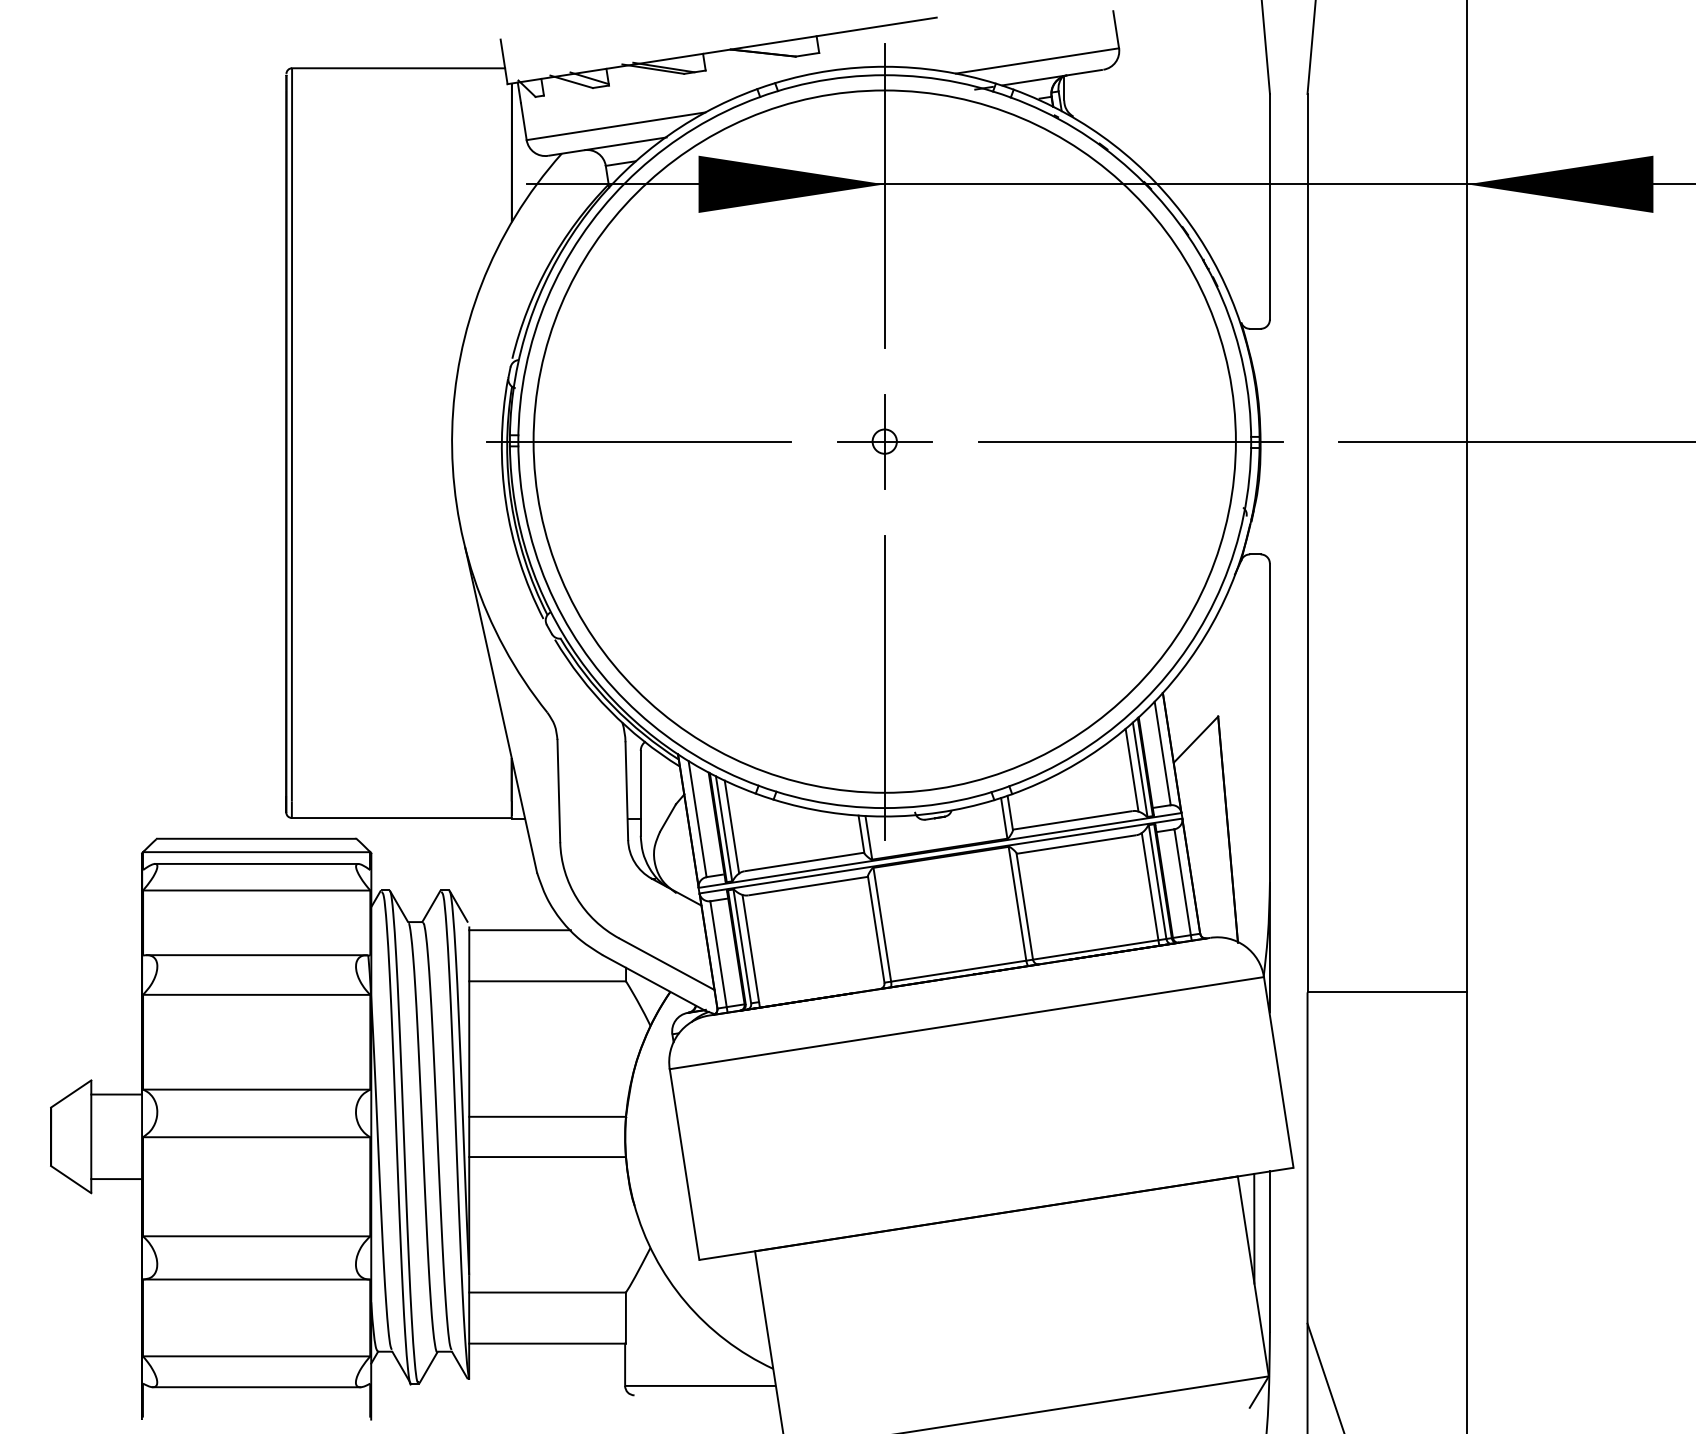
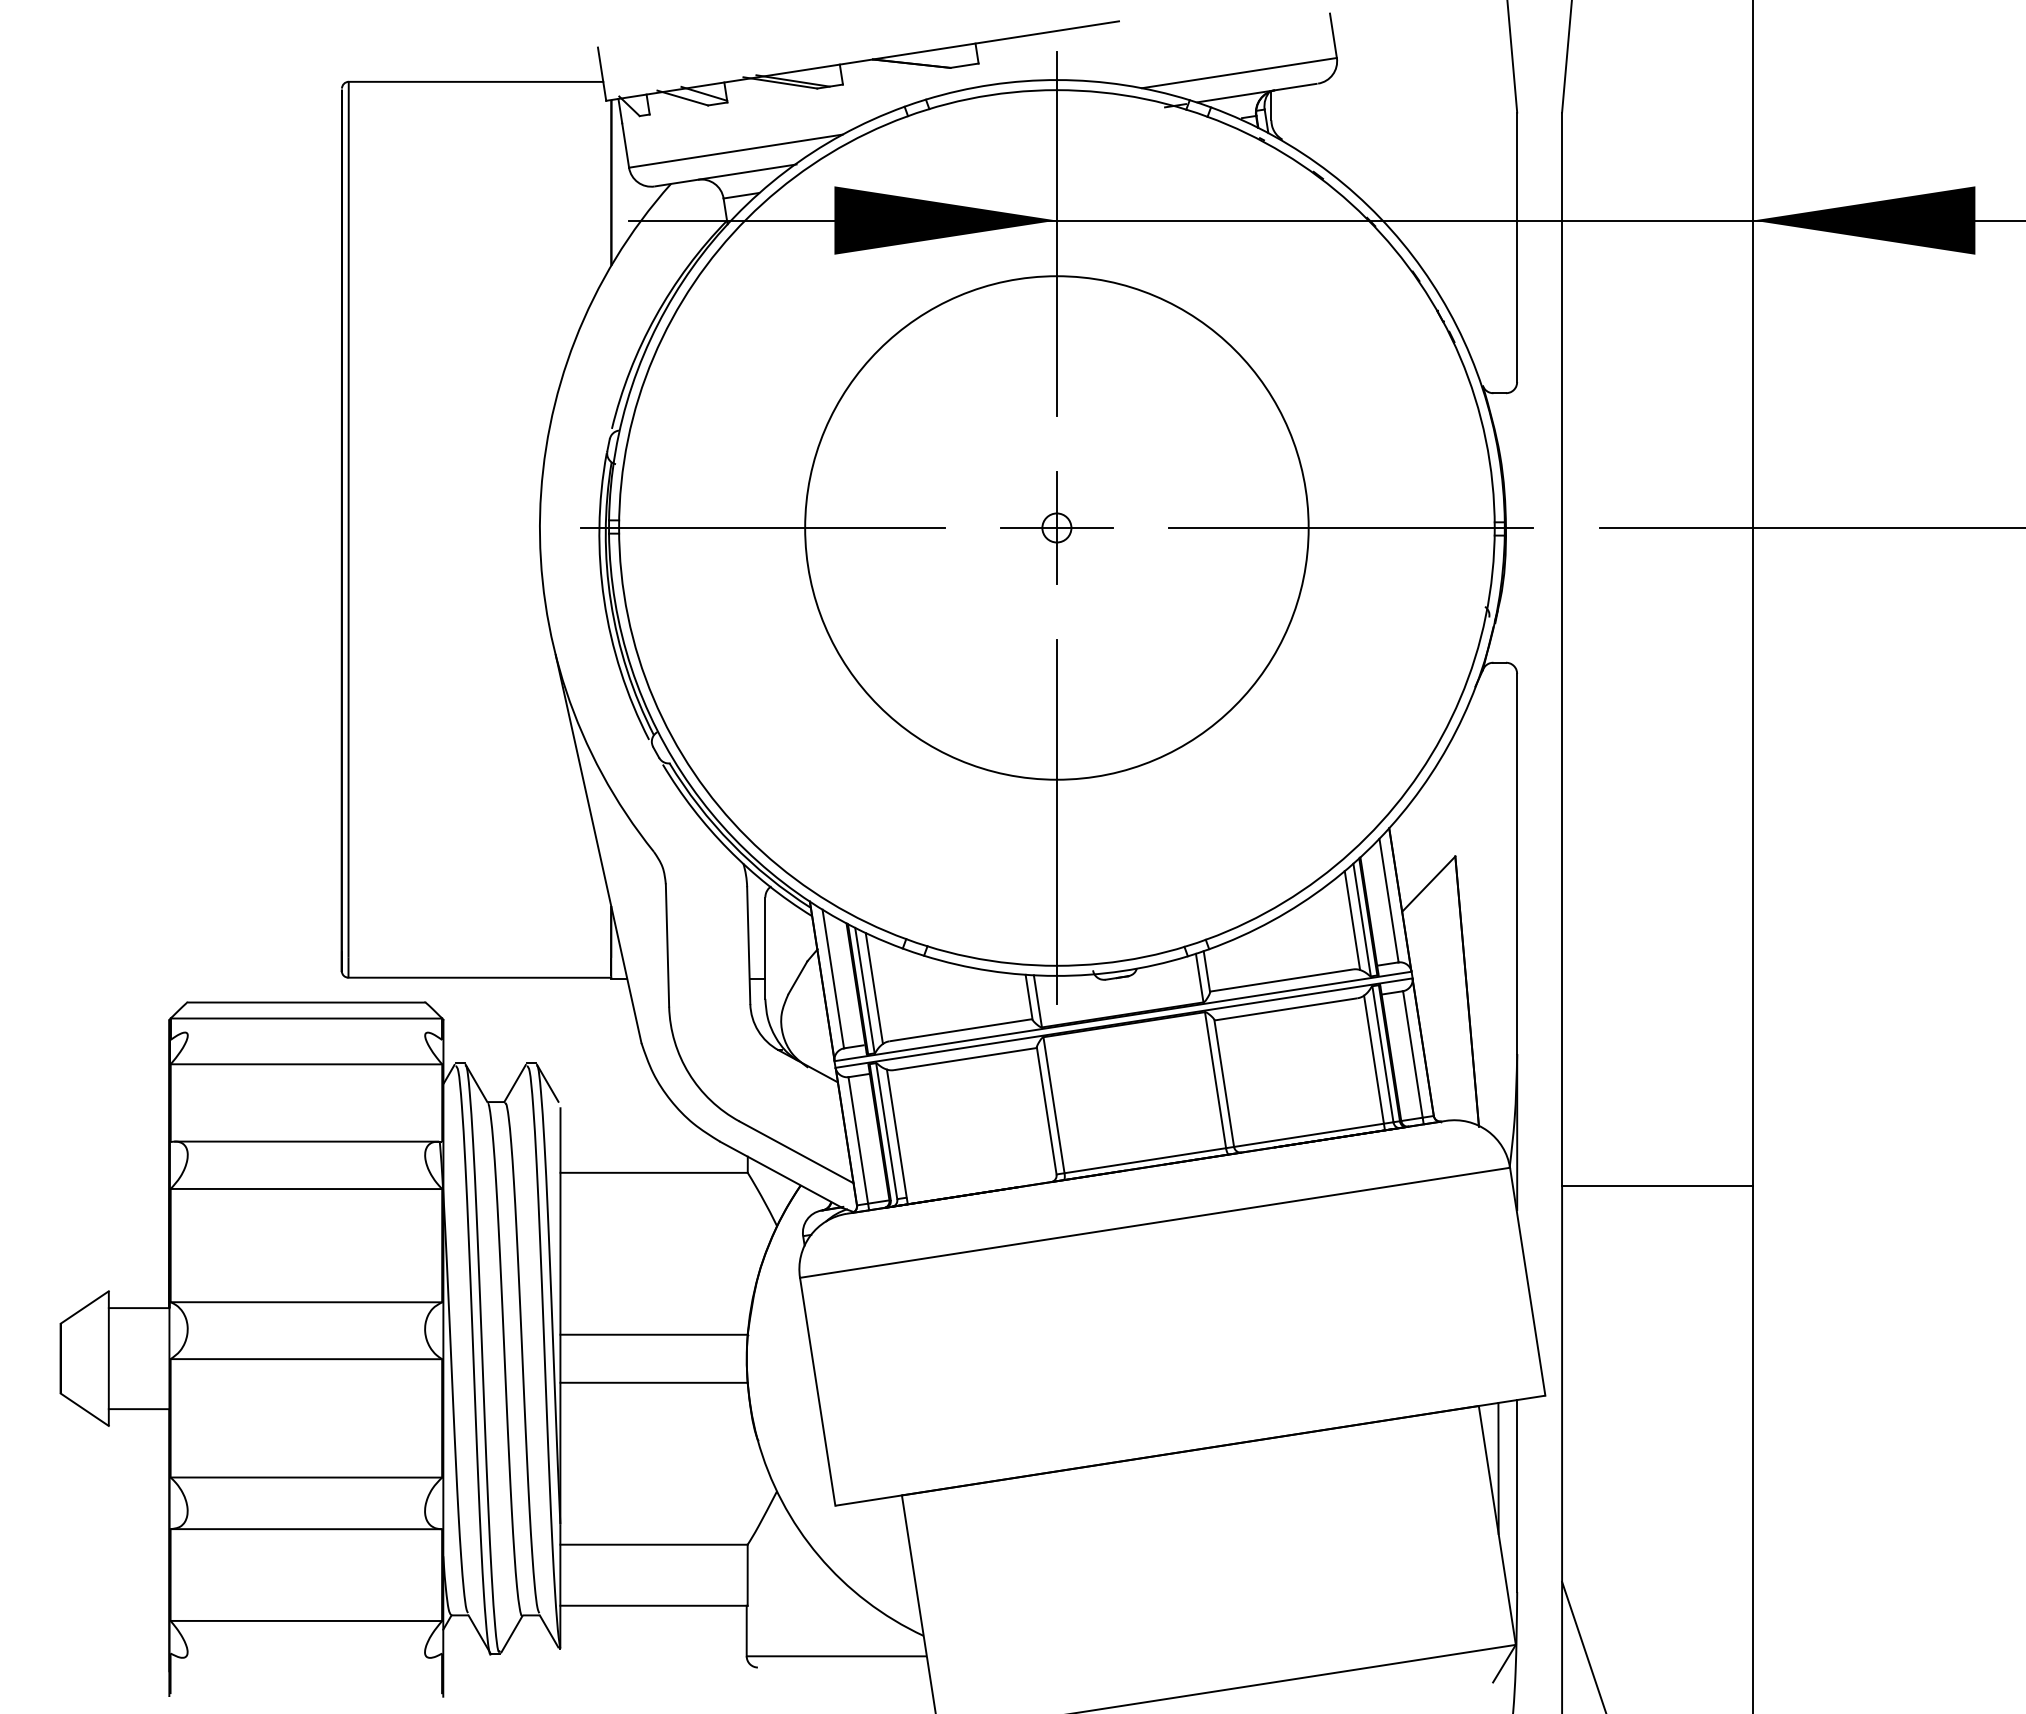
circle: (884, 441) -> (1056, 527), size x0.6
line: (255, 863) -> (305, 1032), removed
line: (519, 929) -> (620, 1111), removed
line: (256, 1386) -> (306, 1657), removed

